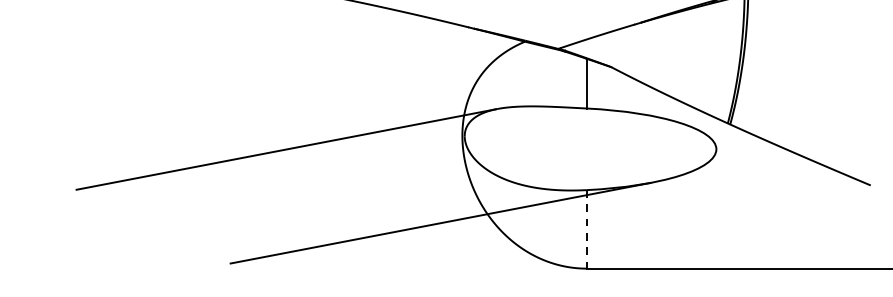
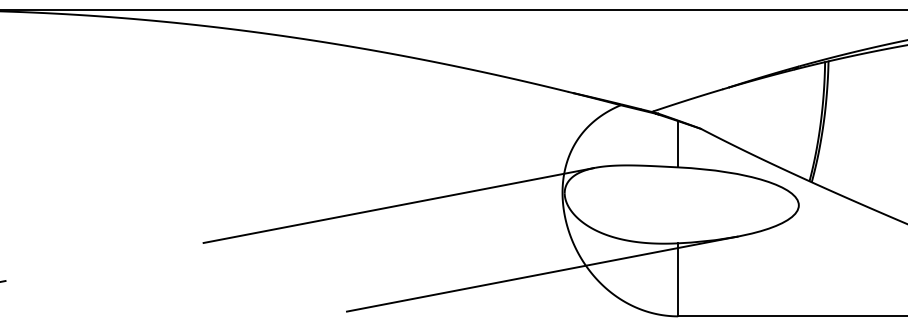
line: (587, 229) -> (678, 279), dashed -> solid

